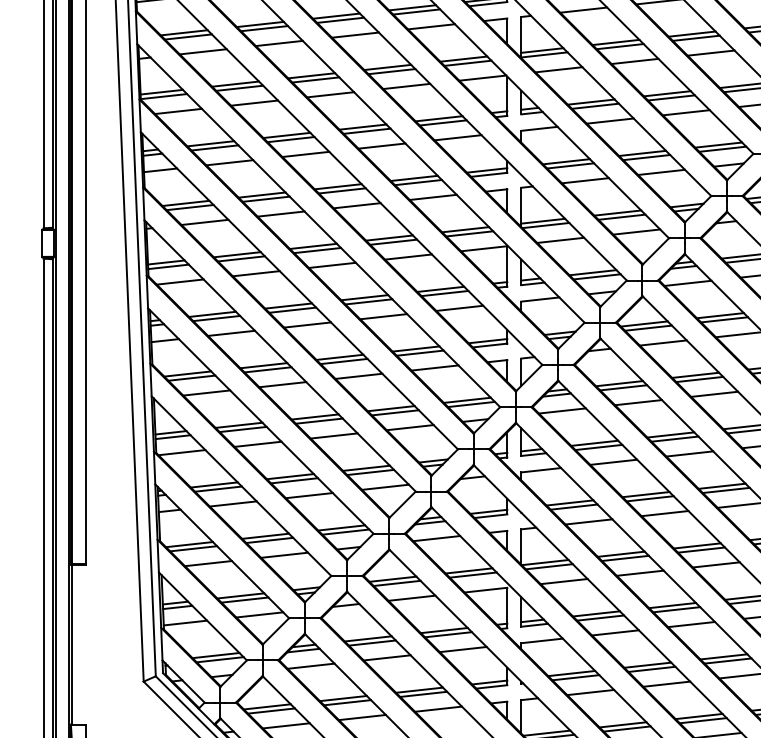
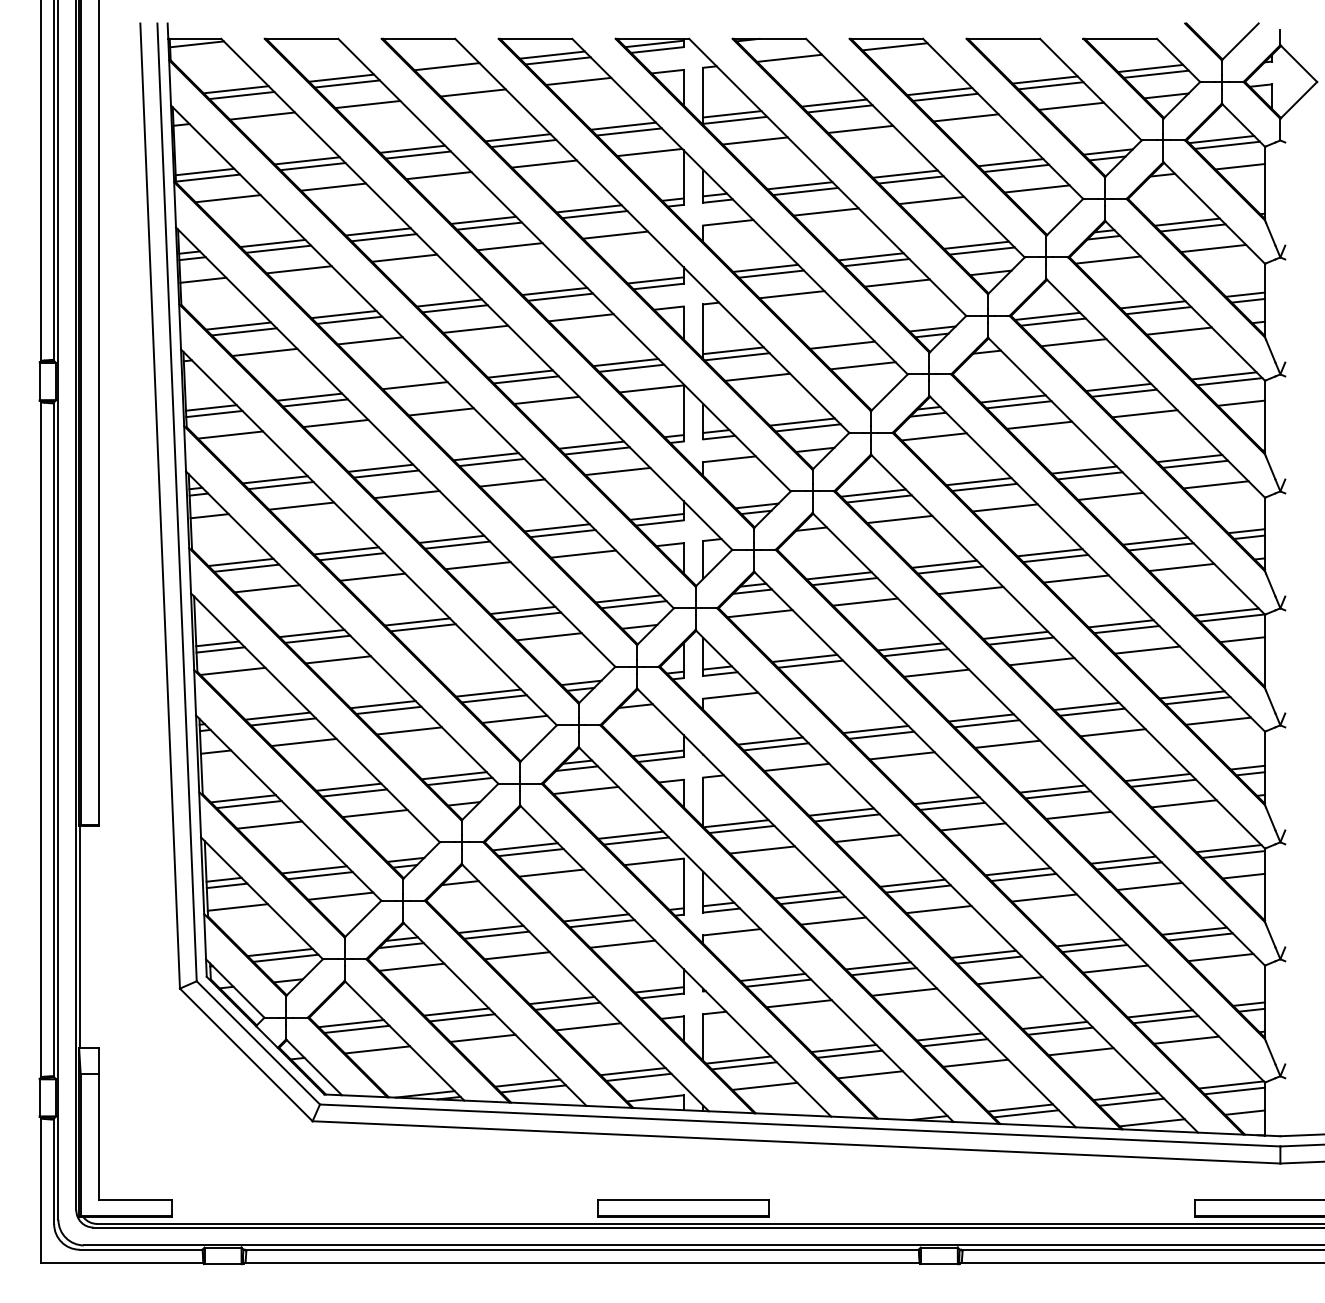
line: (340, 20) -> (452, 72), removed
line: (617, 213) -> (836, 339), removed
line: (317, 249) -> (420, 390), removed
line: (333, 435) -> (443, 647), removed
line: (613, 462) -> (830, 684), removed

